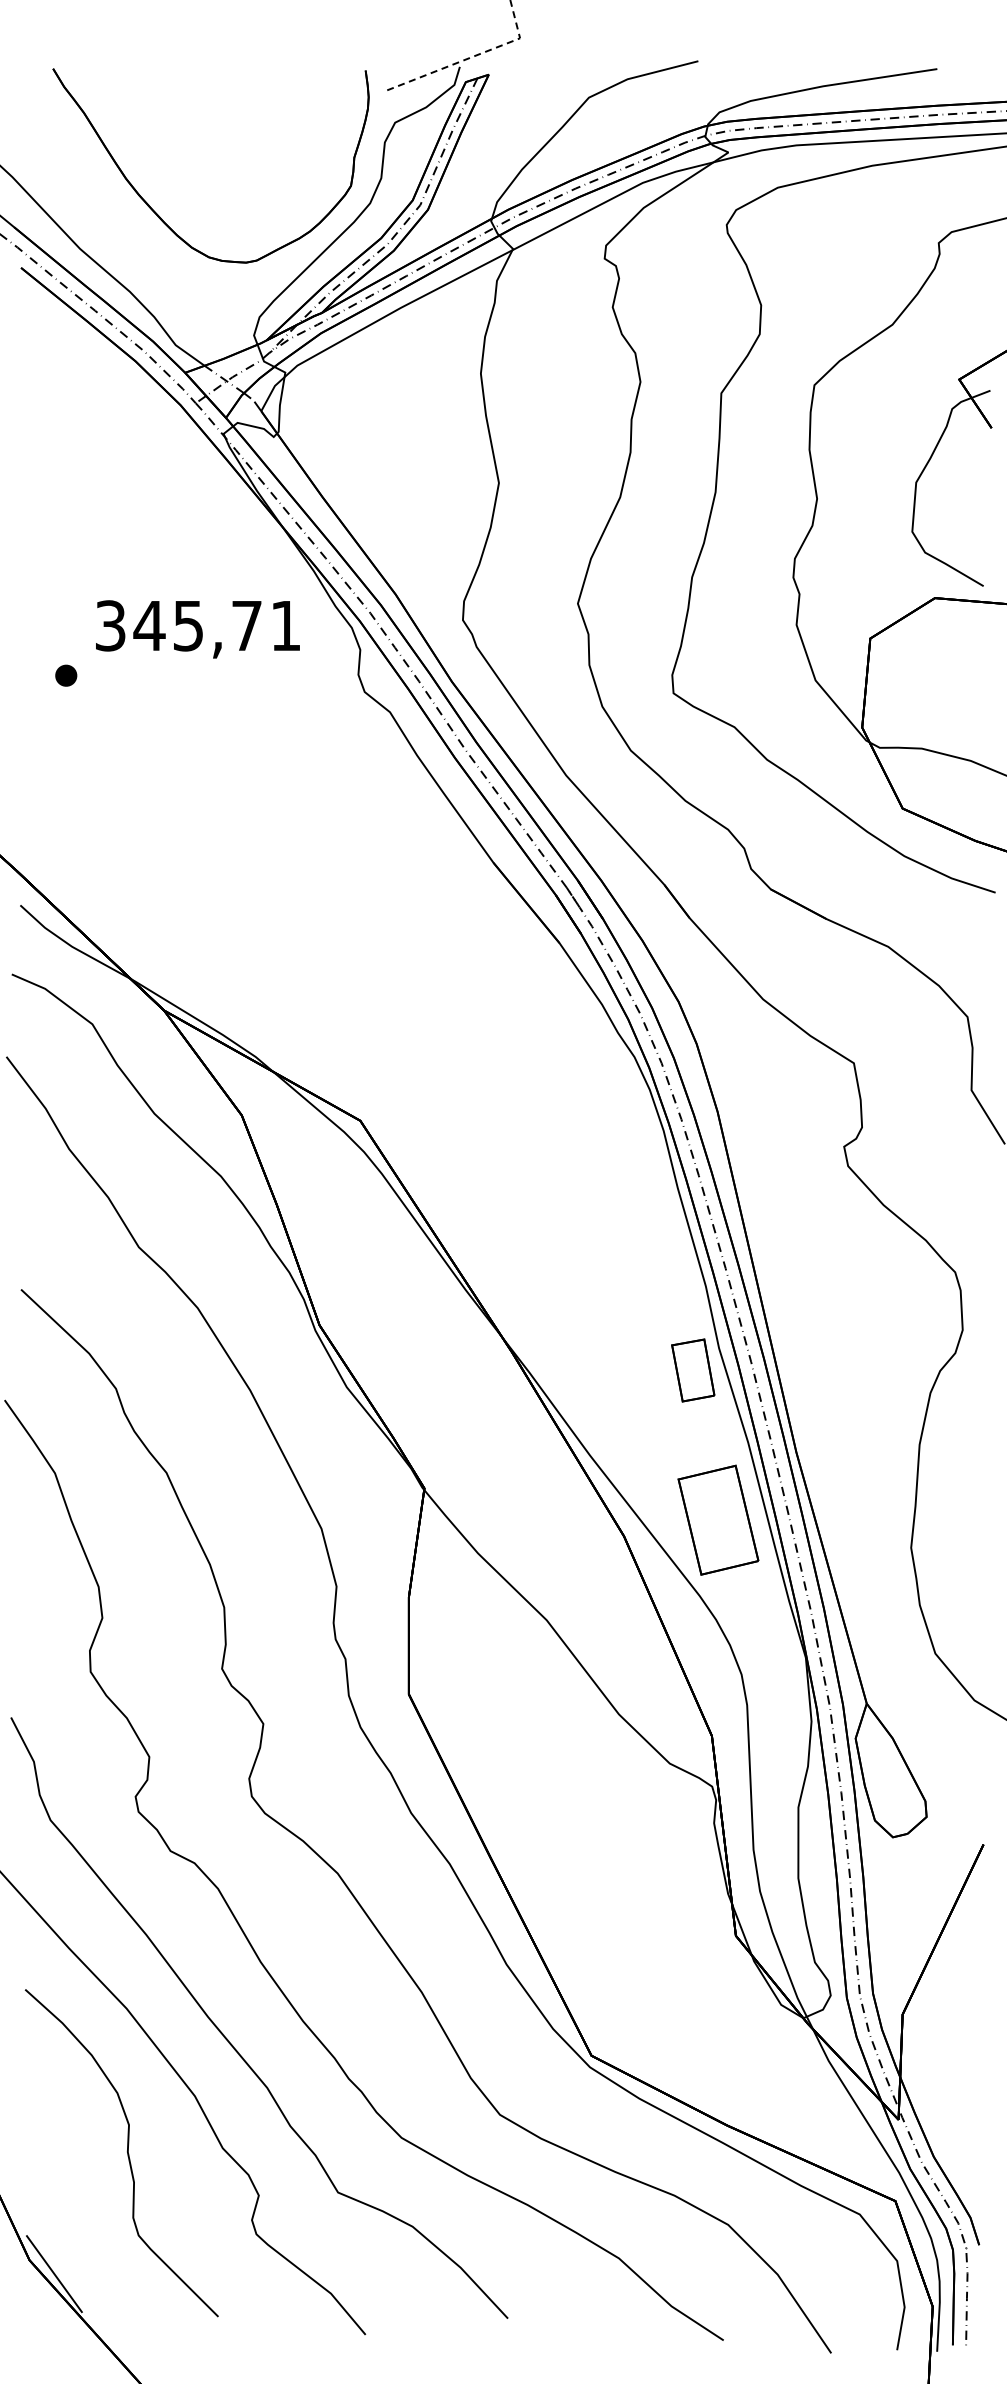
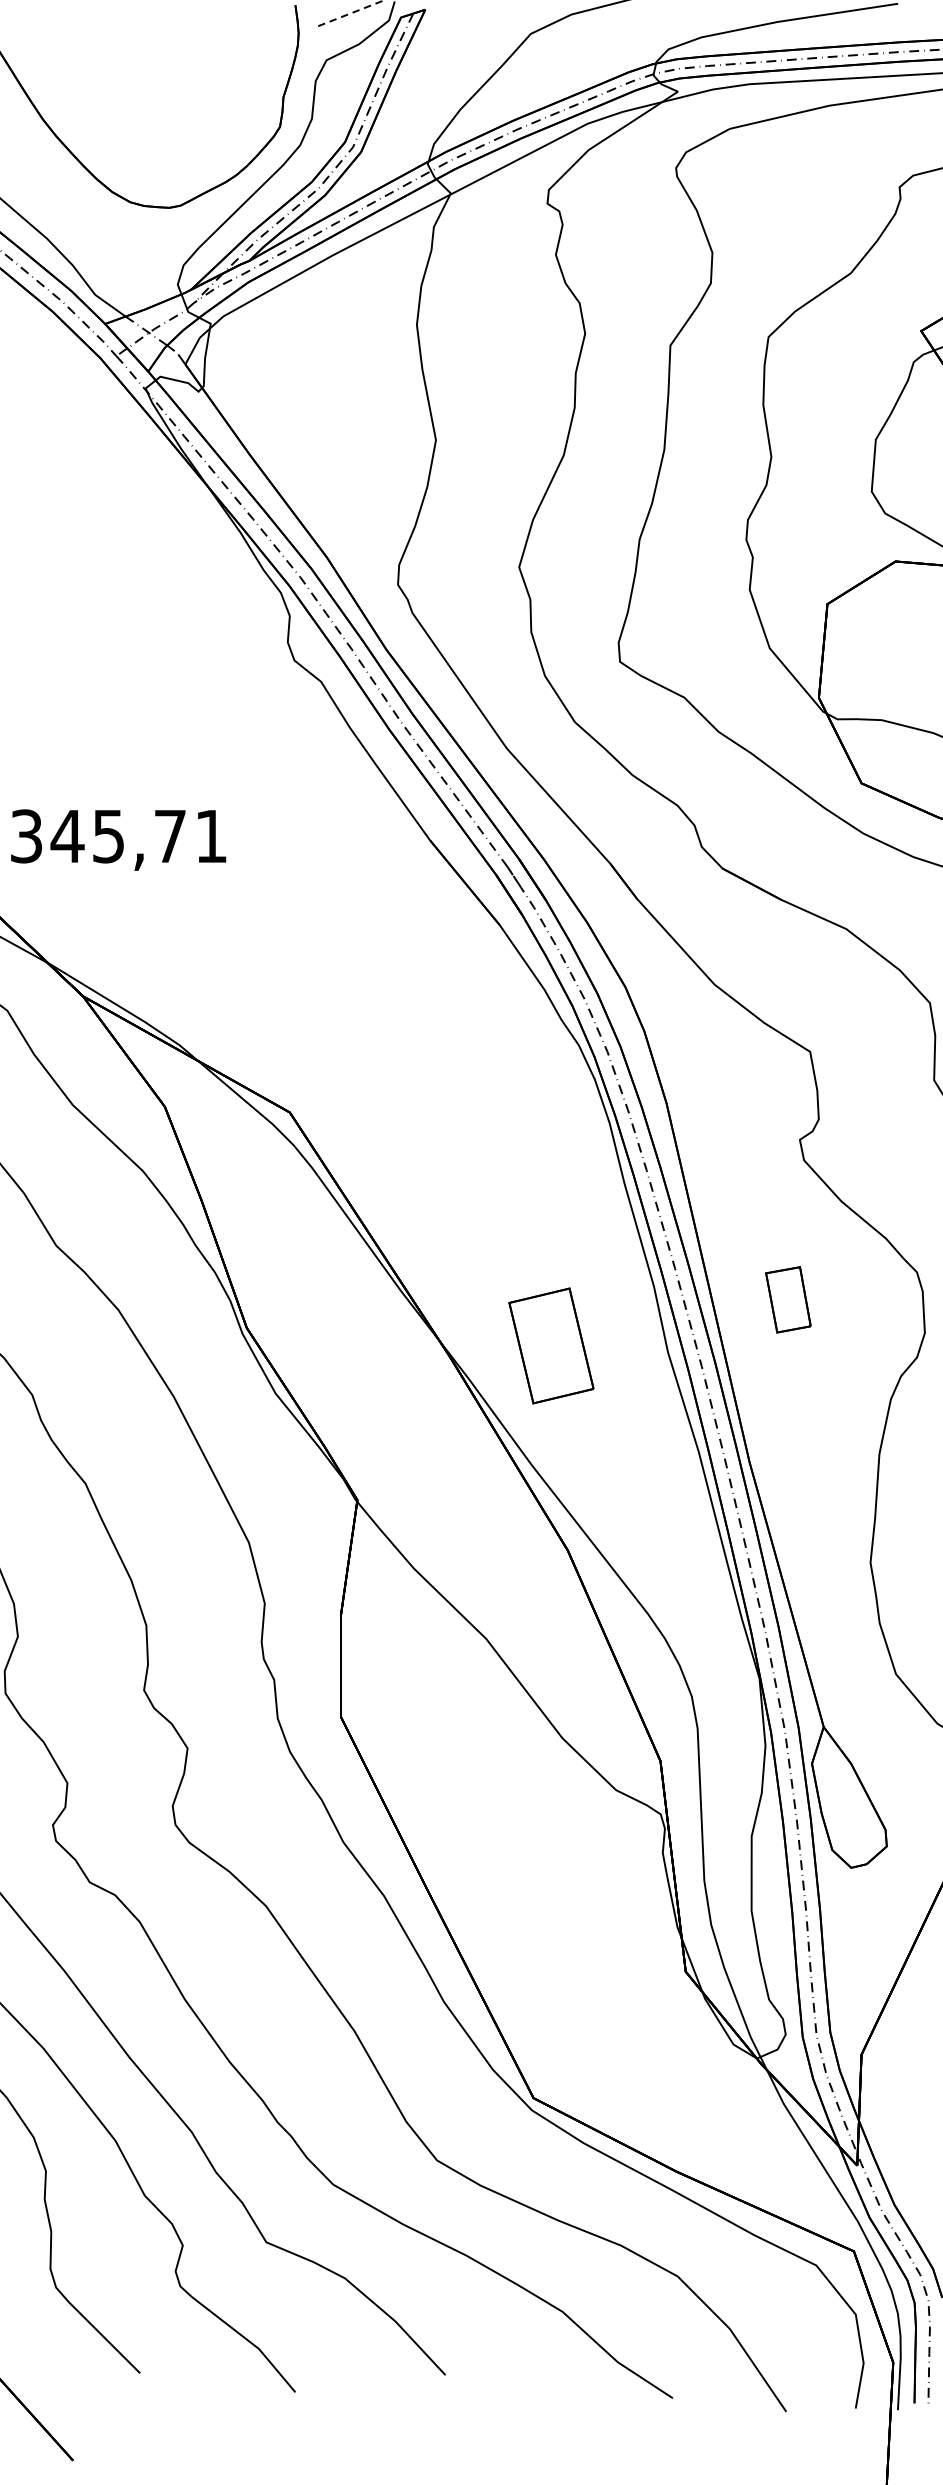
text: (197, 629) -> (118, 840), moved
part: (693, 1370) -> (788, 1299), moved
part: (718, 1519) -> (551, 1345), moved

